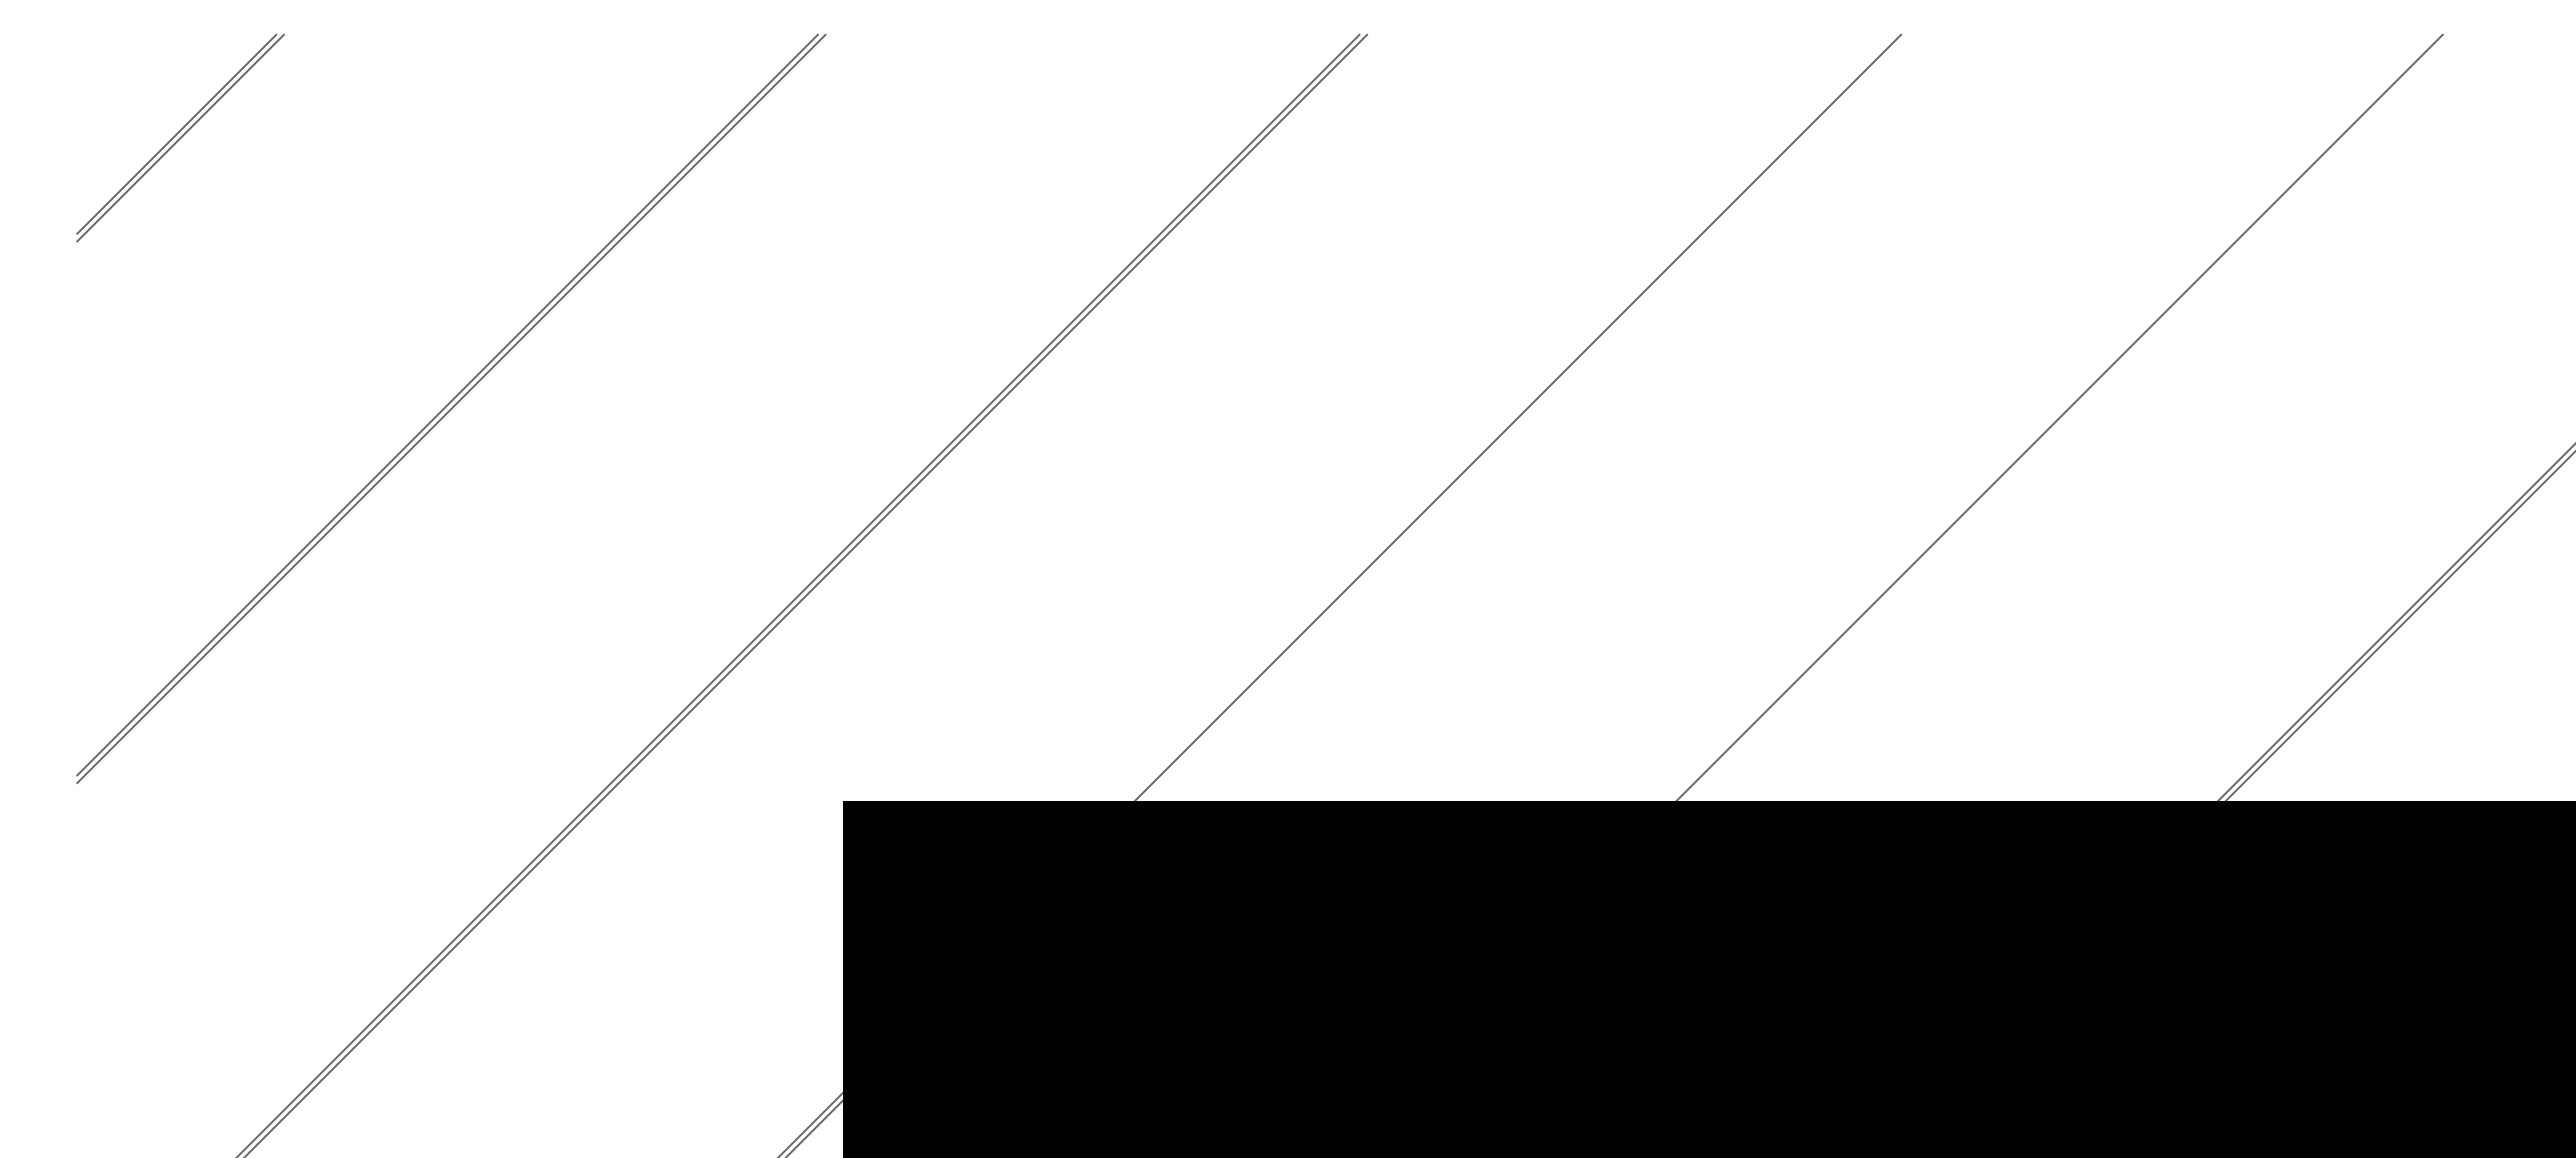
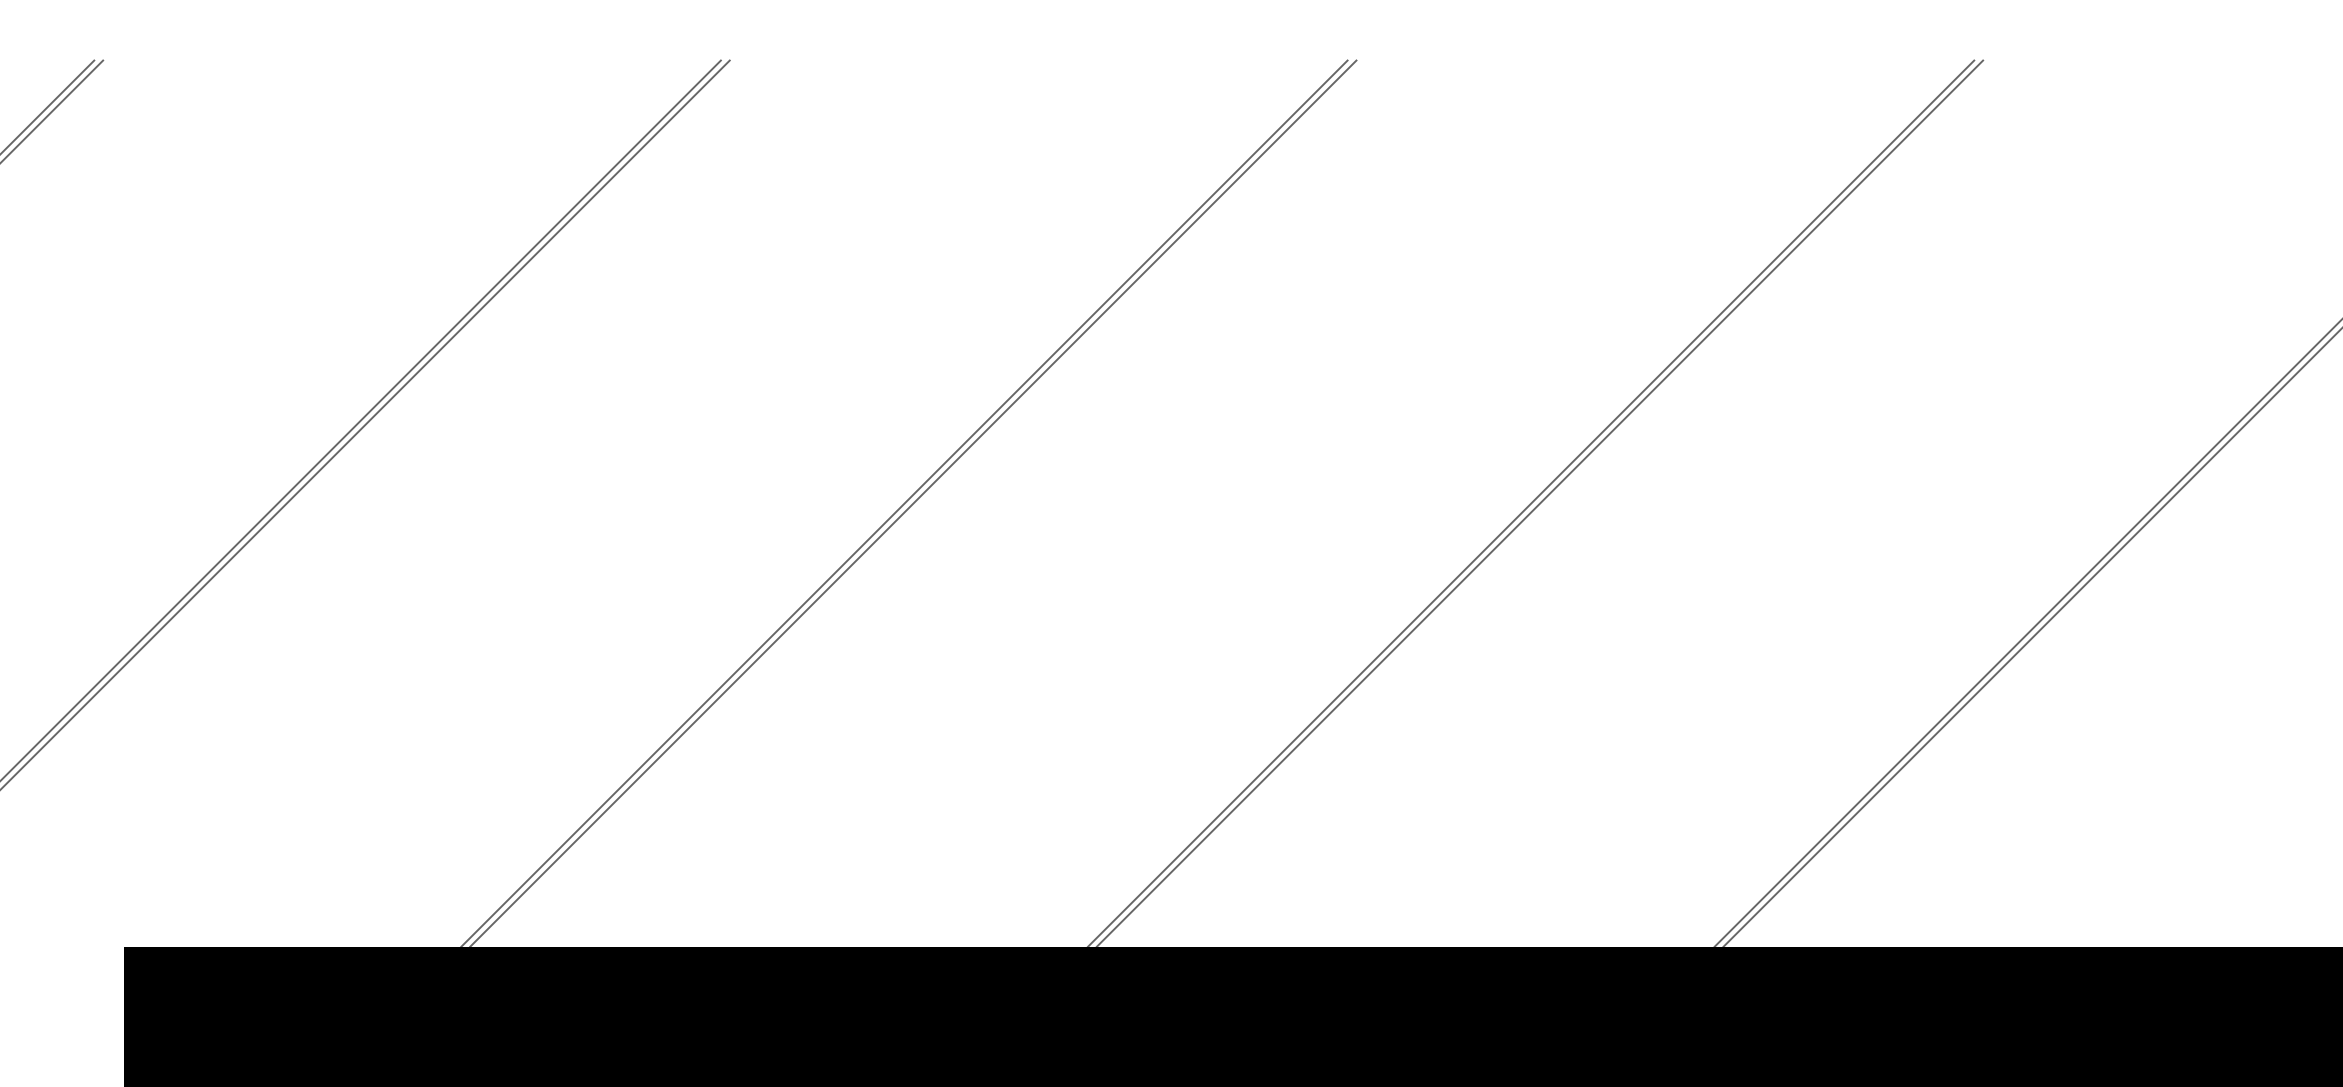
line: (1525, 417) -> (913, 503), added
line: (2067, 417) -> (1540, 503), added

